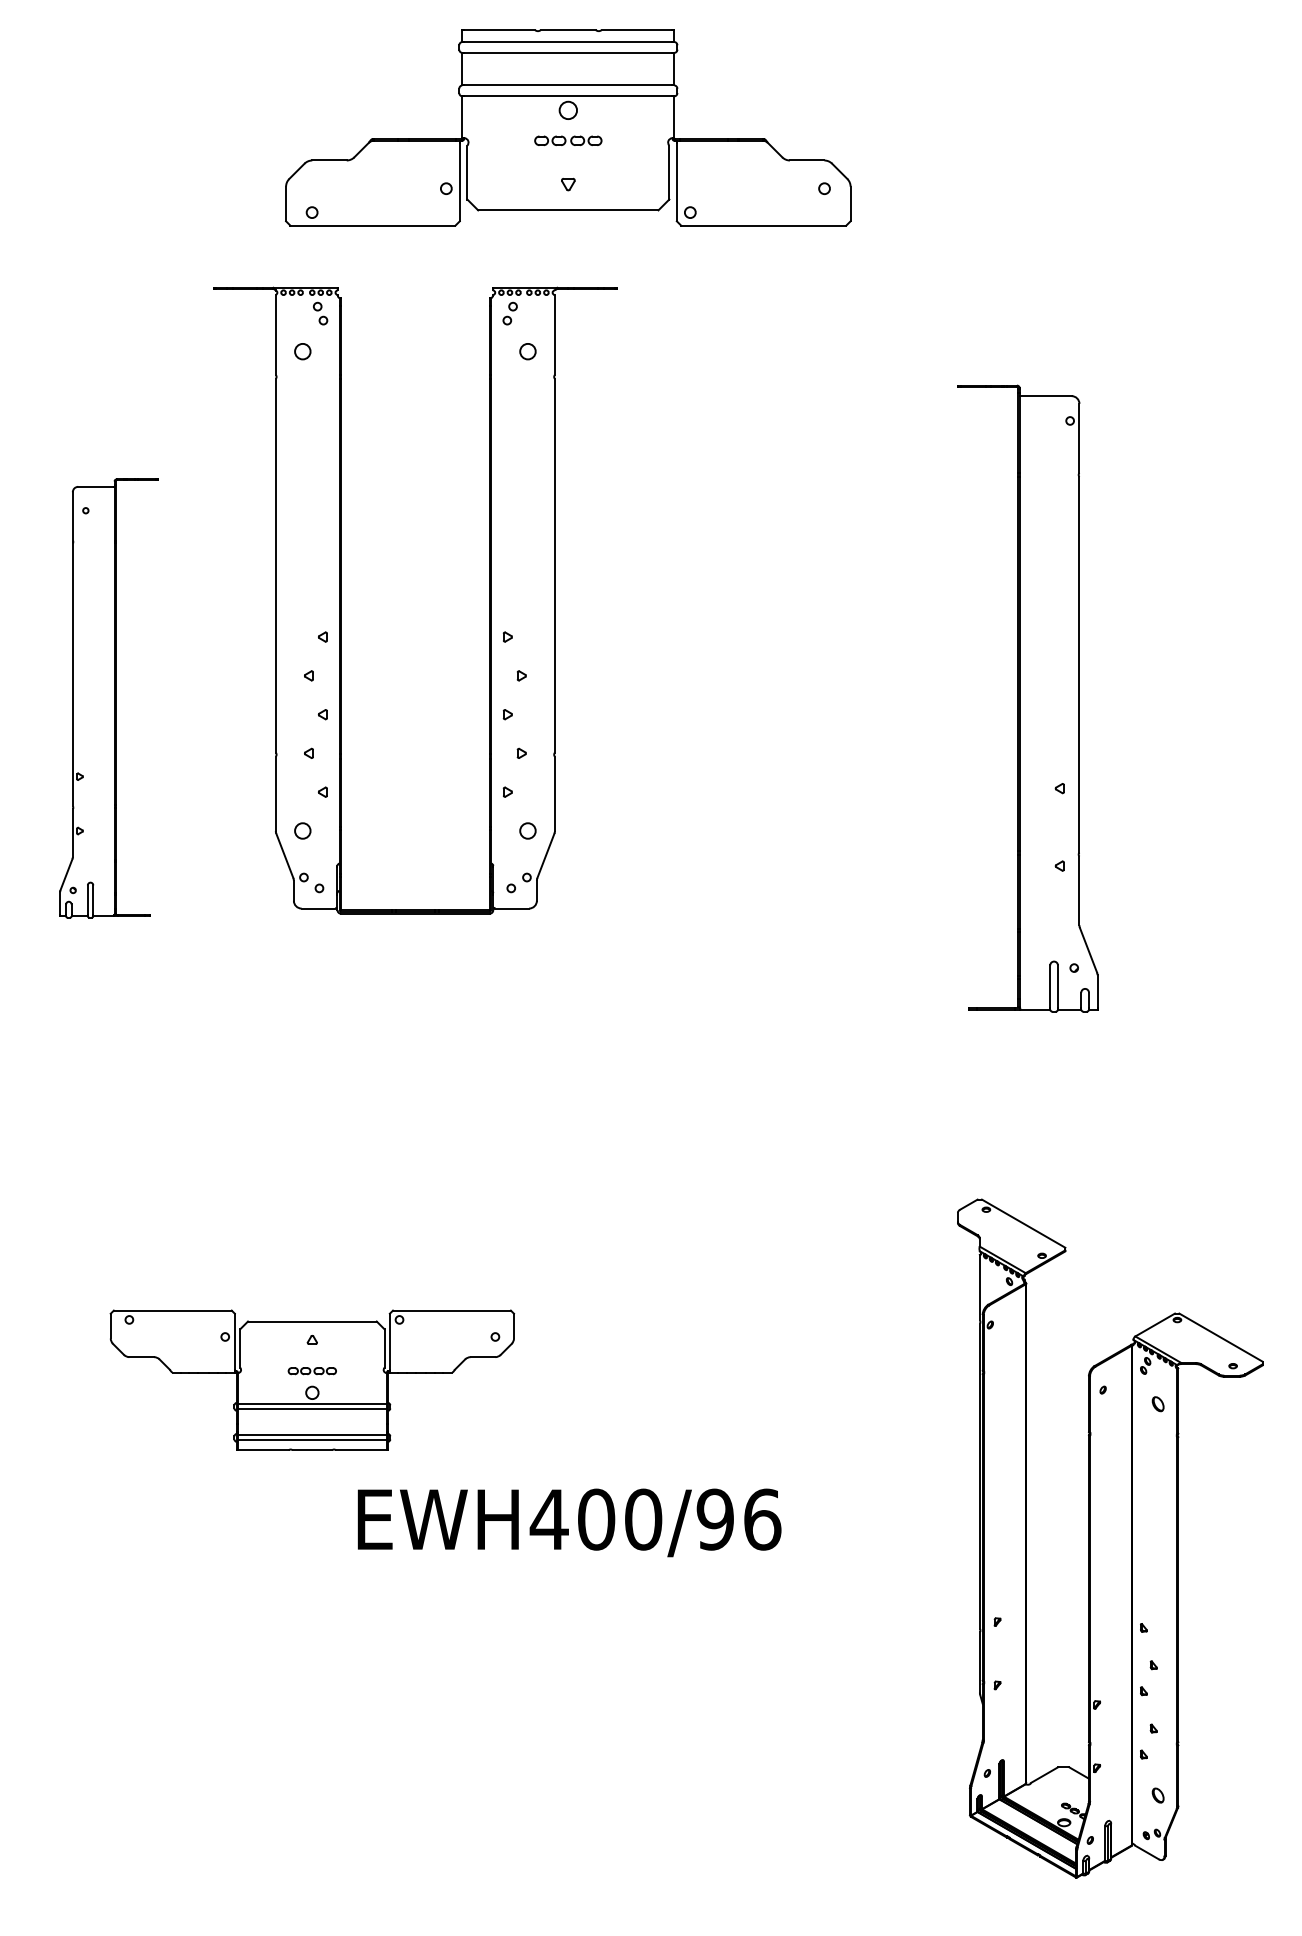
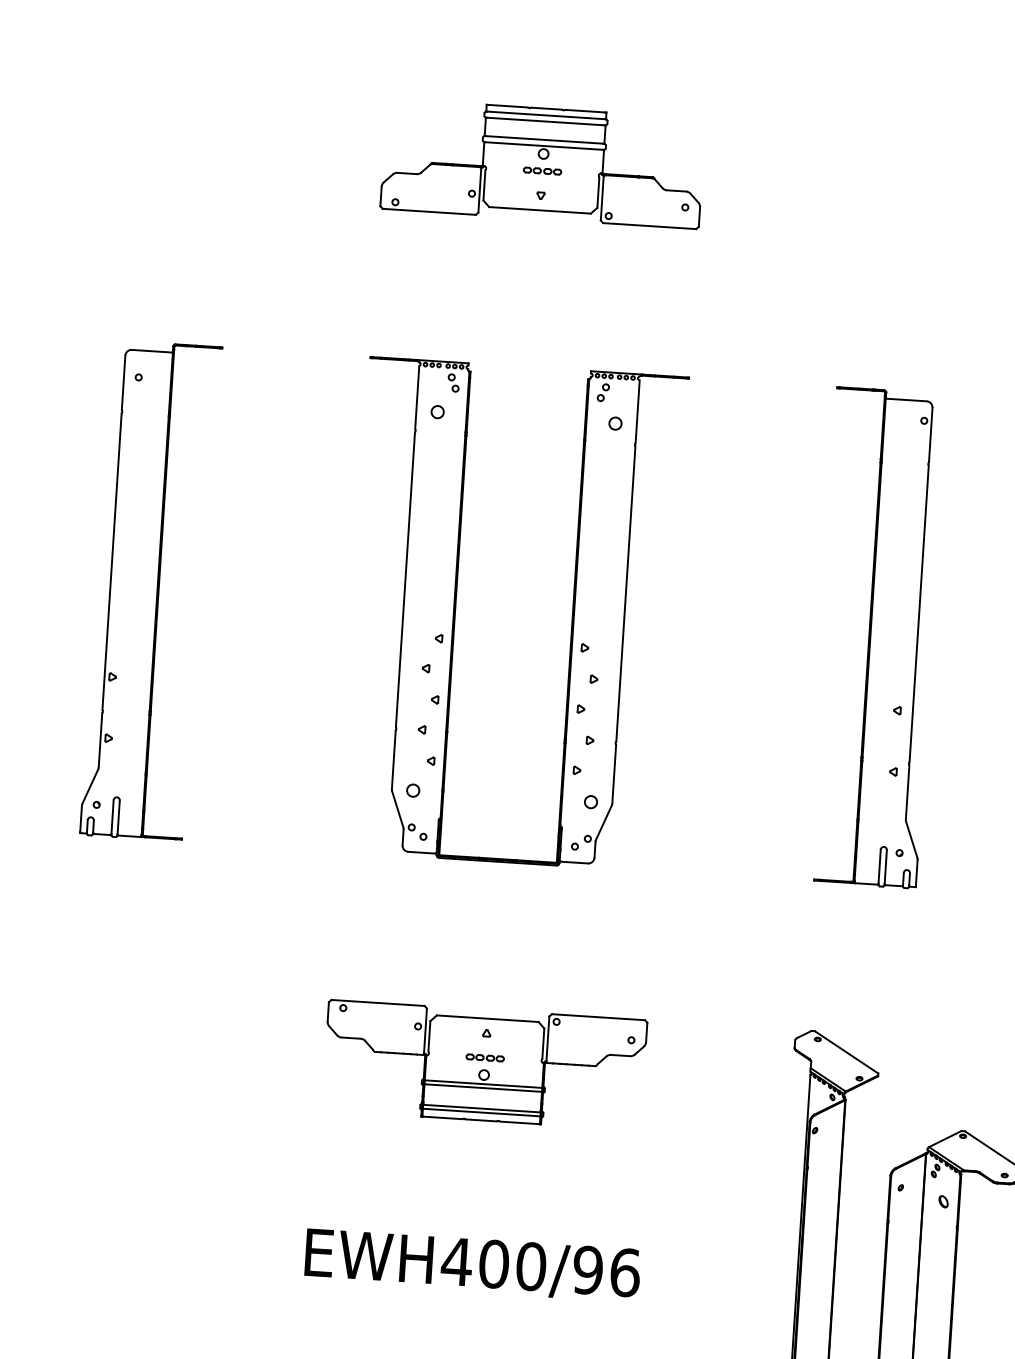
part: (568, 127) -> (543, 163), size x0.71
part: (341, 600) -> (455, 610), moved
part: (108, 698) -> (150, 590), size x1.43
part: (312, 1379) -> (484, 1064), moved

